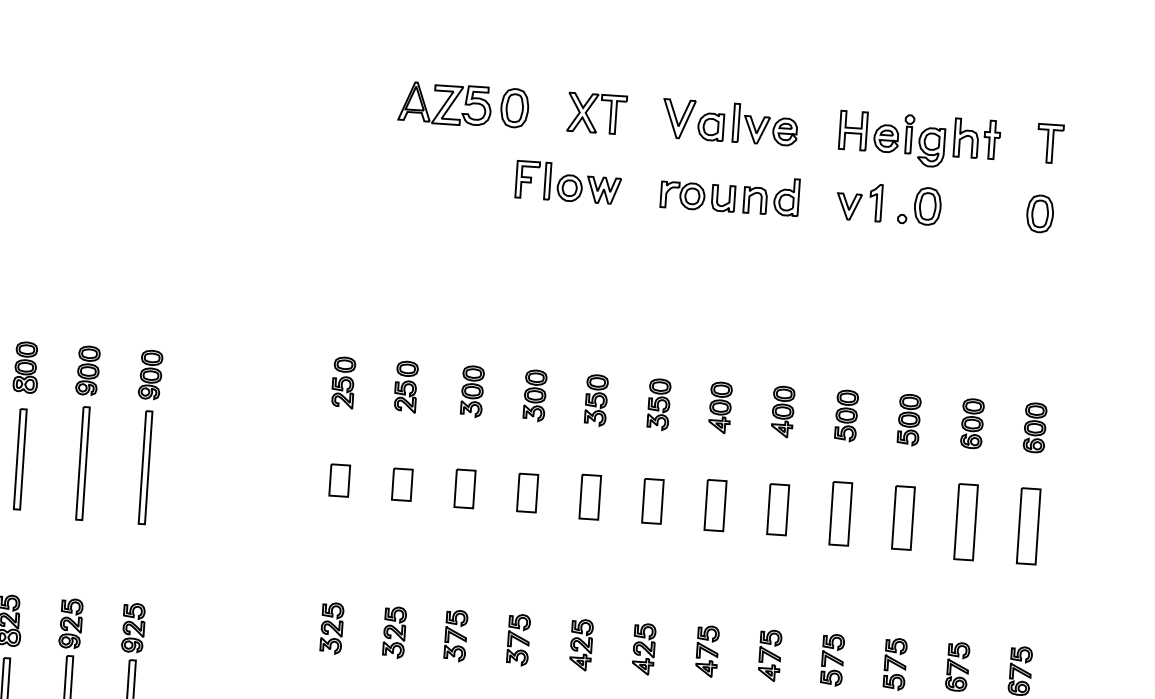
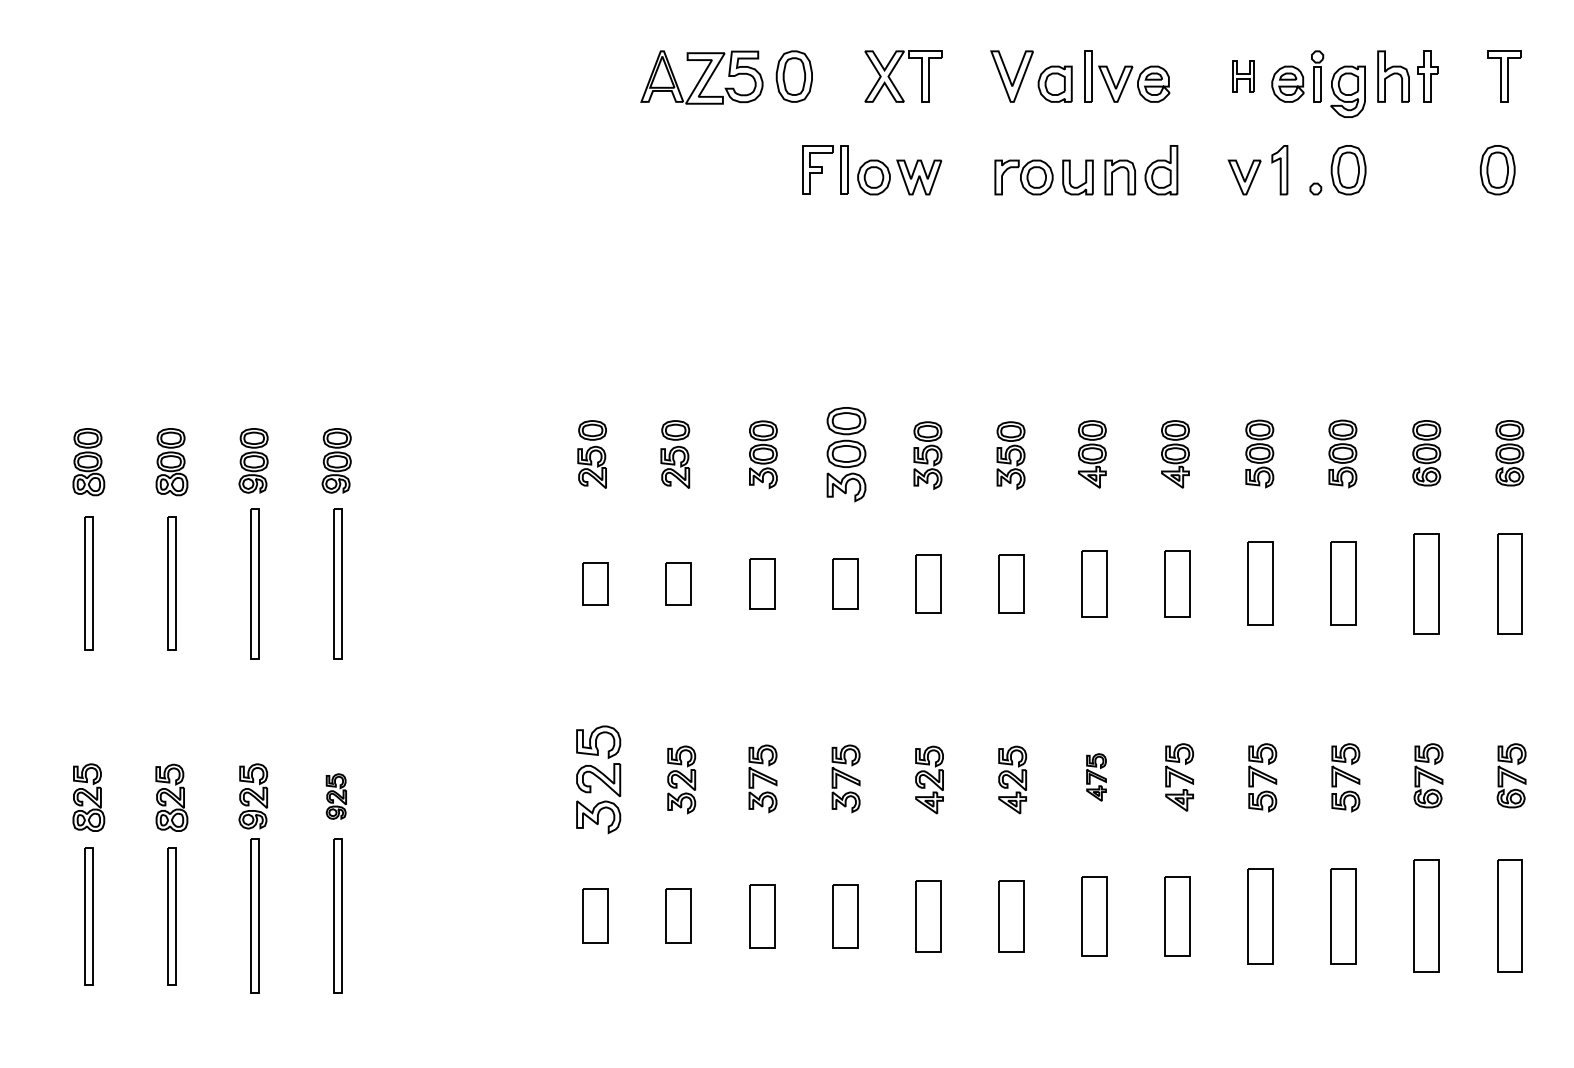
part: (853, 130) -> (1243, 76), size x0.6
part: (535, 395) -> (846, 454), size x1.4
part: (133, 627) -> (336, 796), size x0.7
part: (331, 628) -> (598, 779), size x1.6
part: (707, 651) -> (1096, 777), size x0.7

